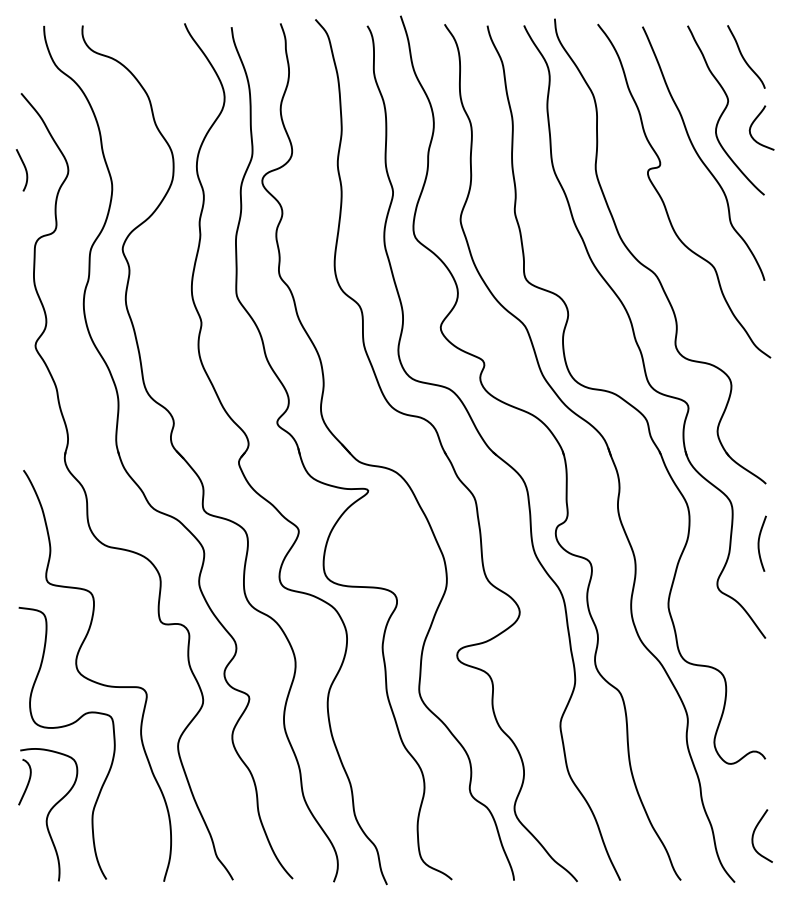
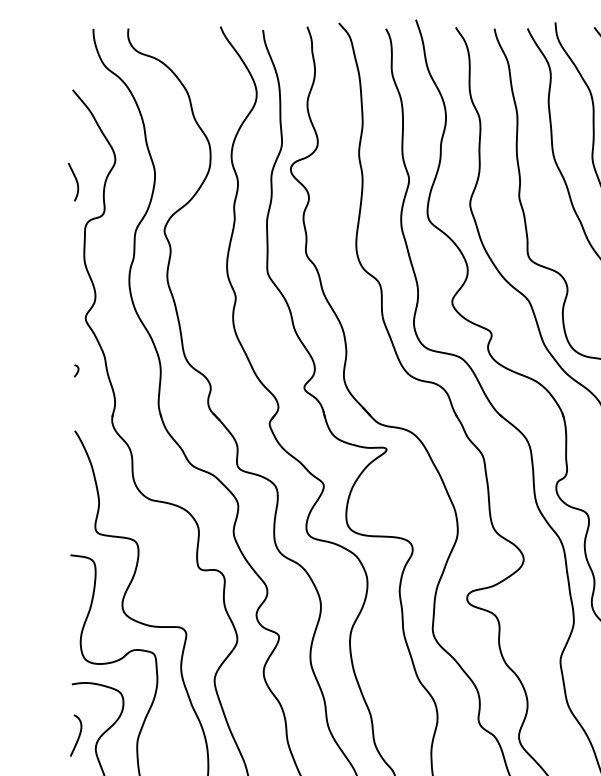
curve: (24, 168) -> (75, 180), moved
curve: (26, 403) -> (77, 370), added
curve: (27, 782) -> (78, 735), moved

